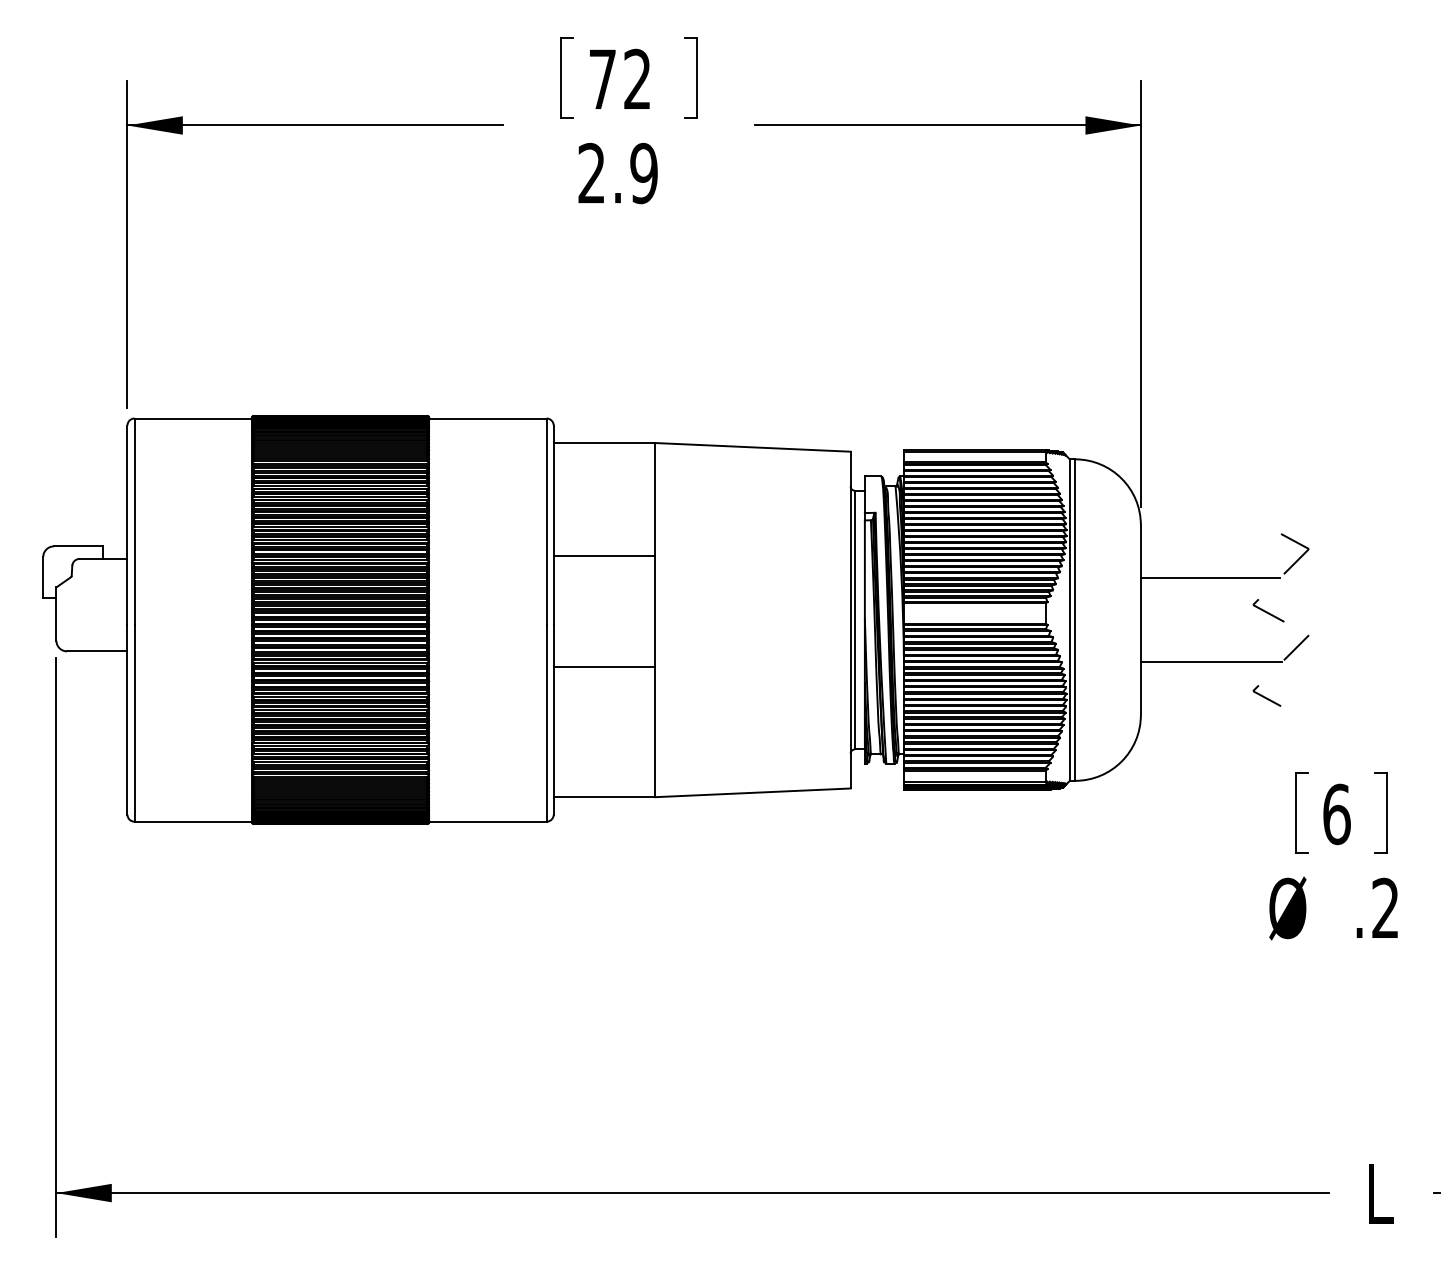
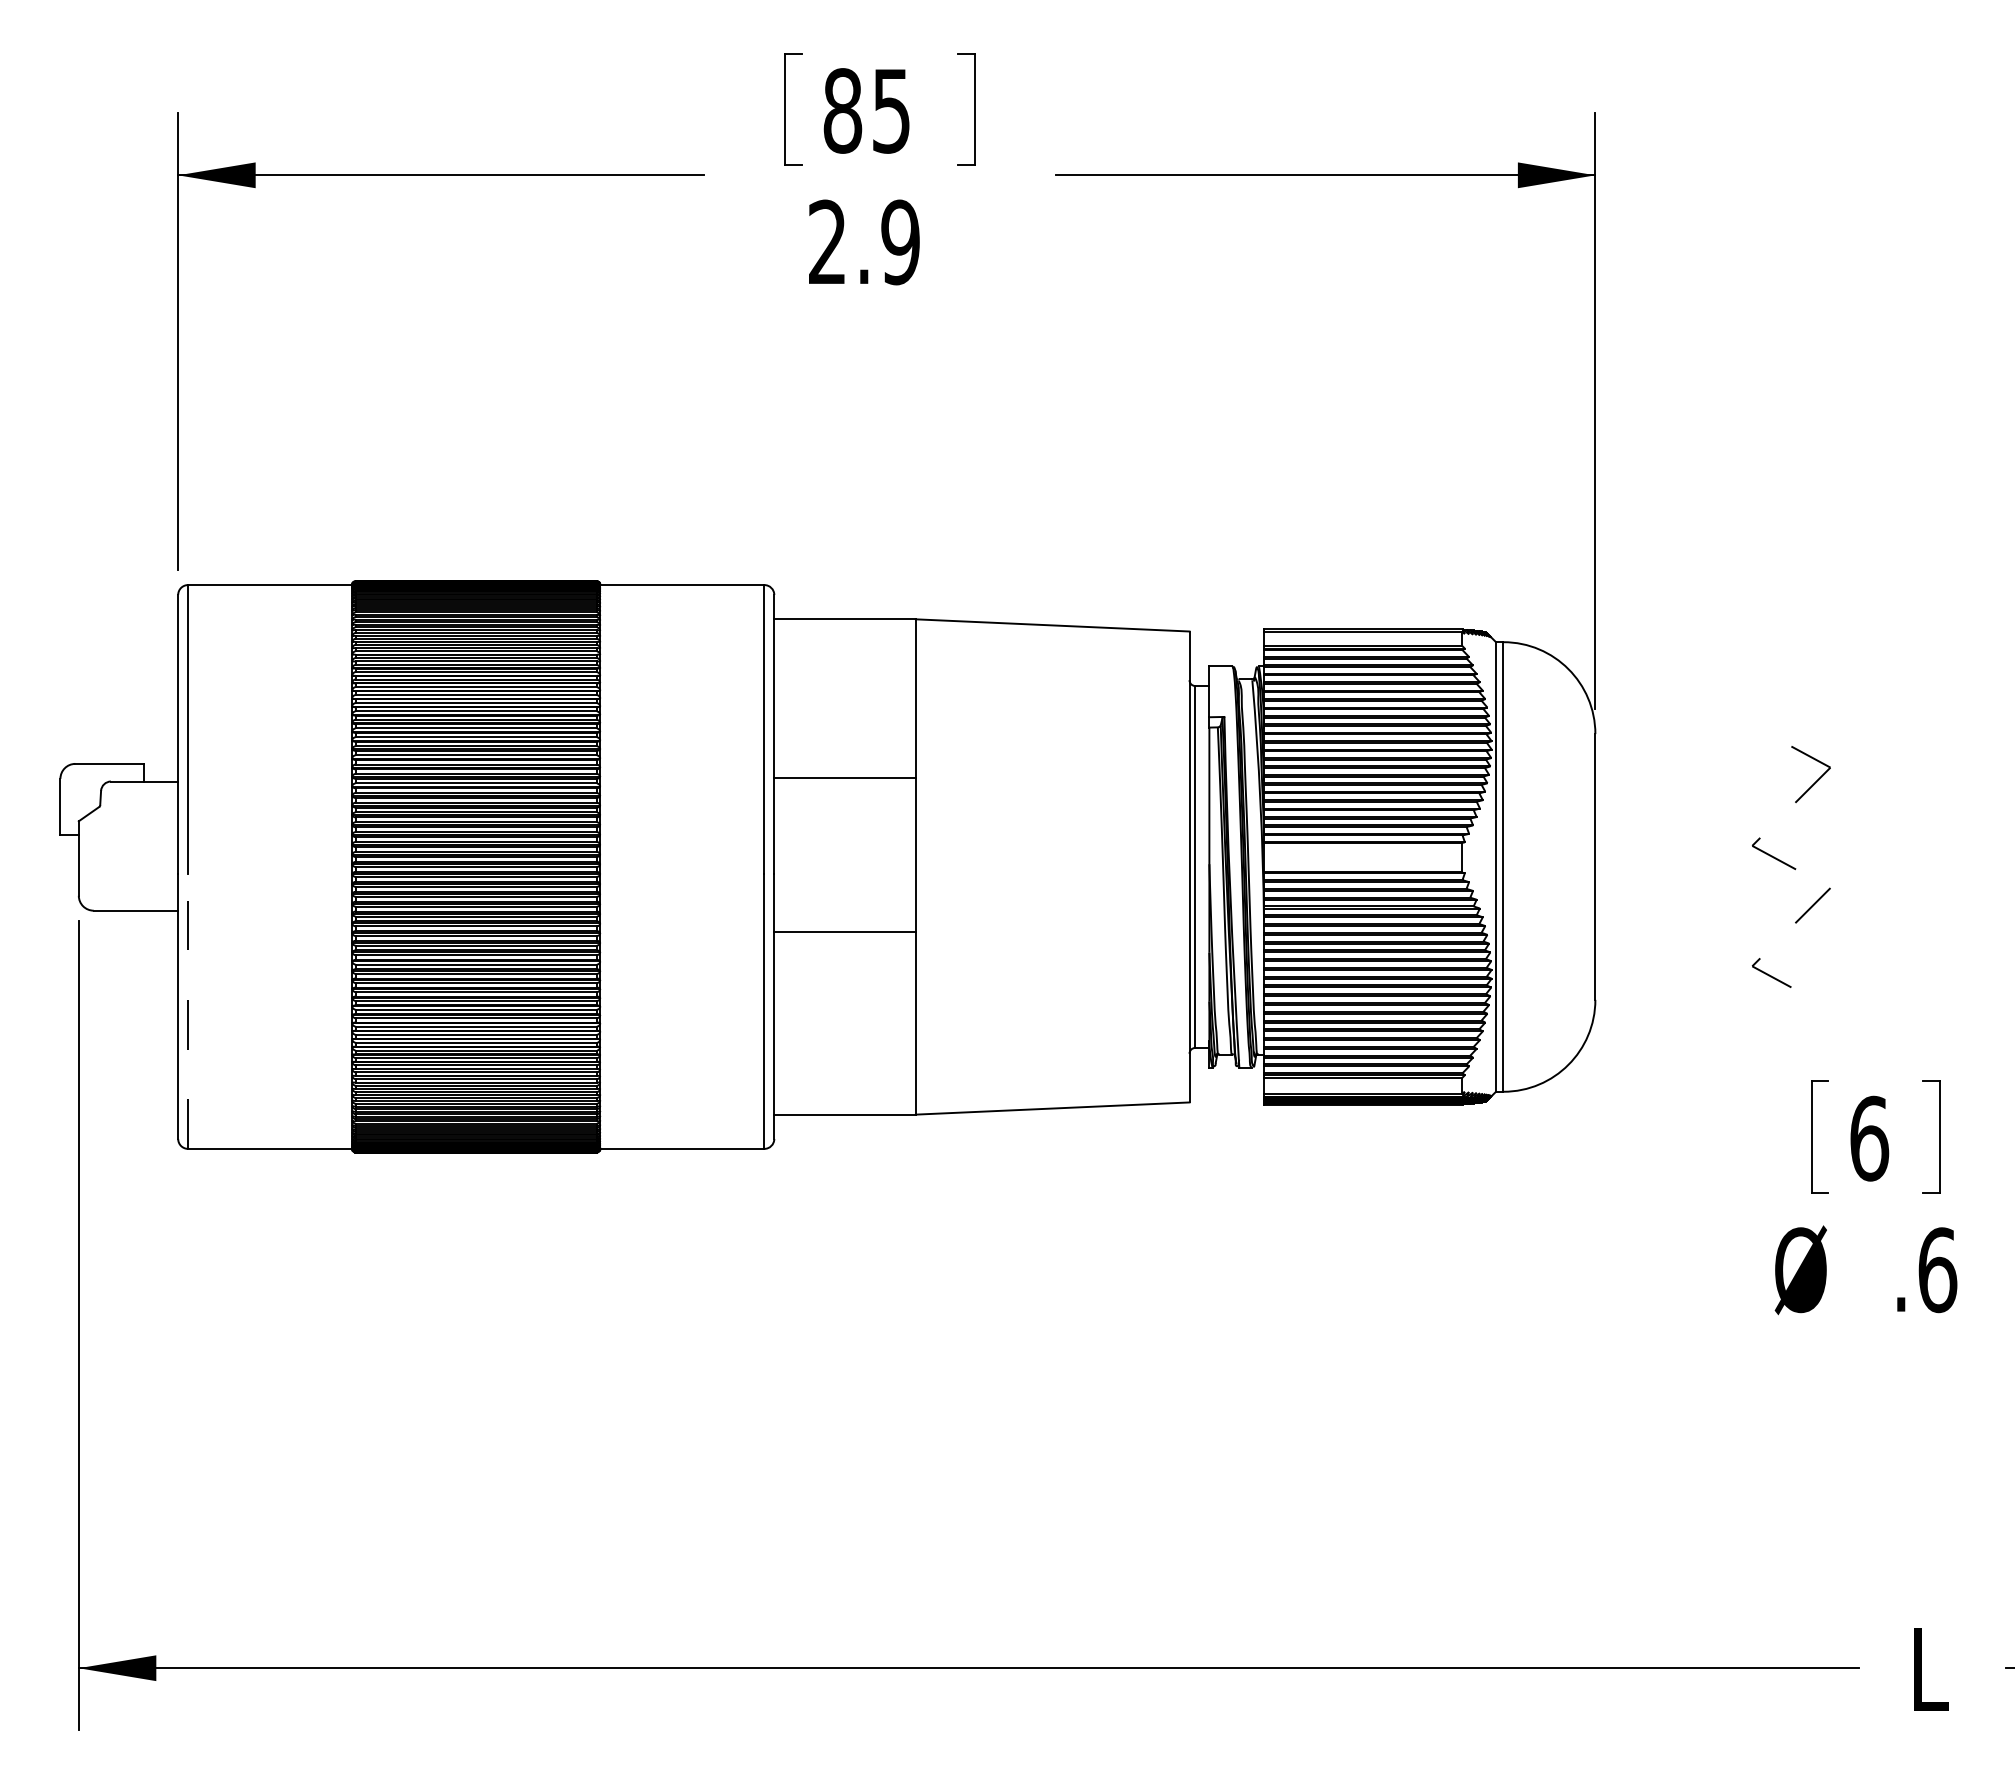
text: (619, 79) -> (866, 110), 72 -> 85
line: (1210, 578) -> (1692, 808), removed
line: (1211, 661) -> (1694, 925), removed
line: (134, 723) -> (188, 1011), solid -> dashed
text: (1385, 908) -> (1937, 1270), .2 -> .6

